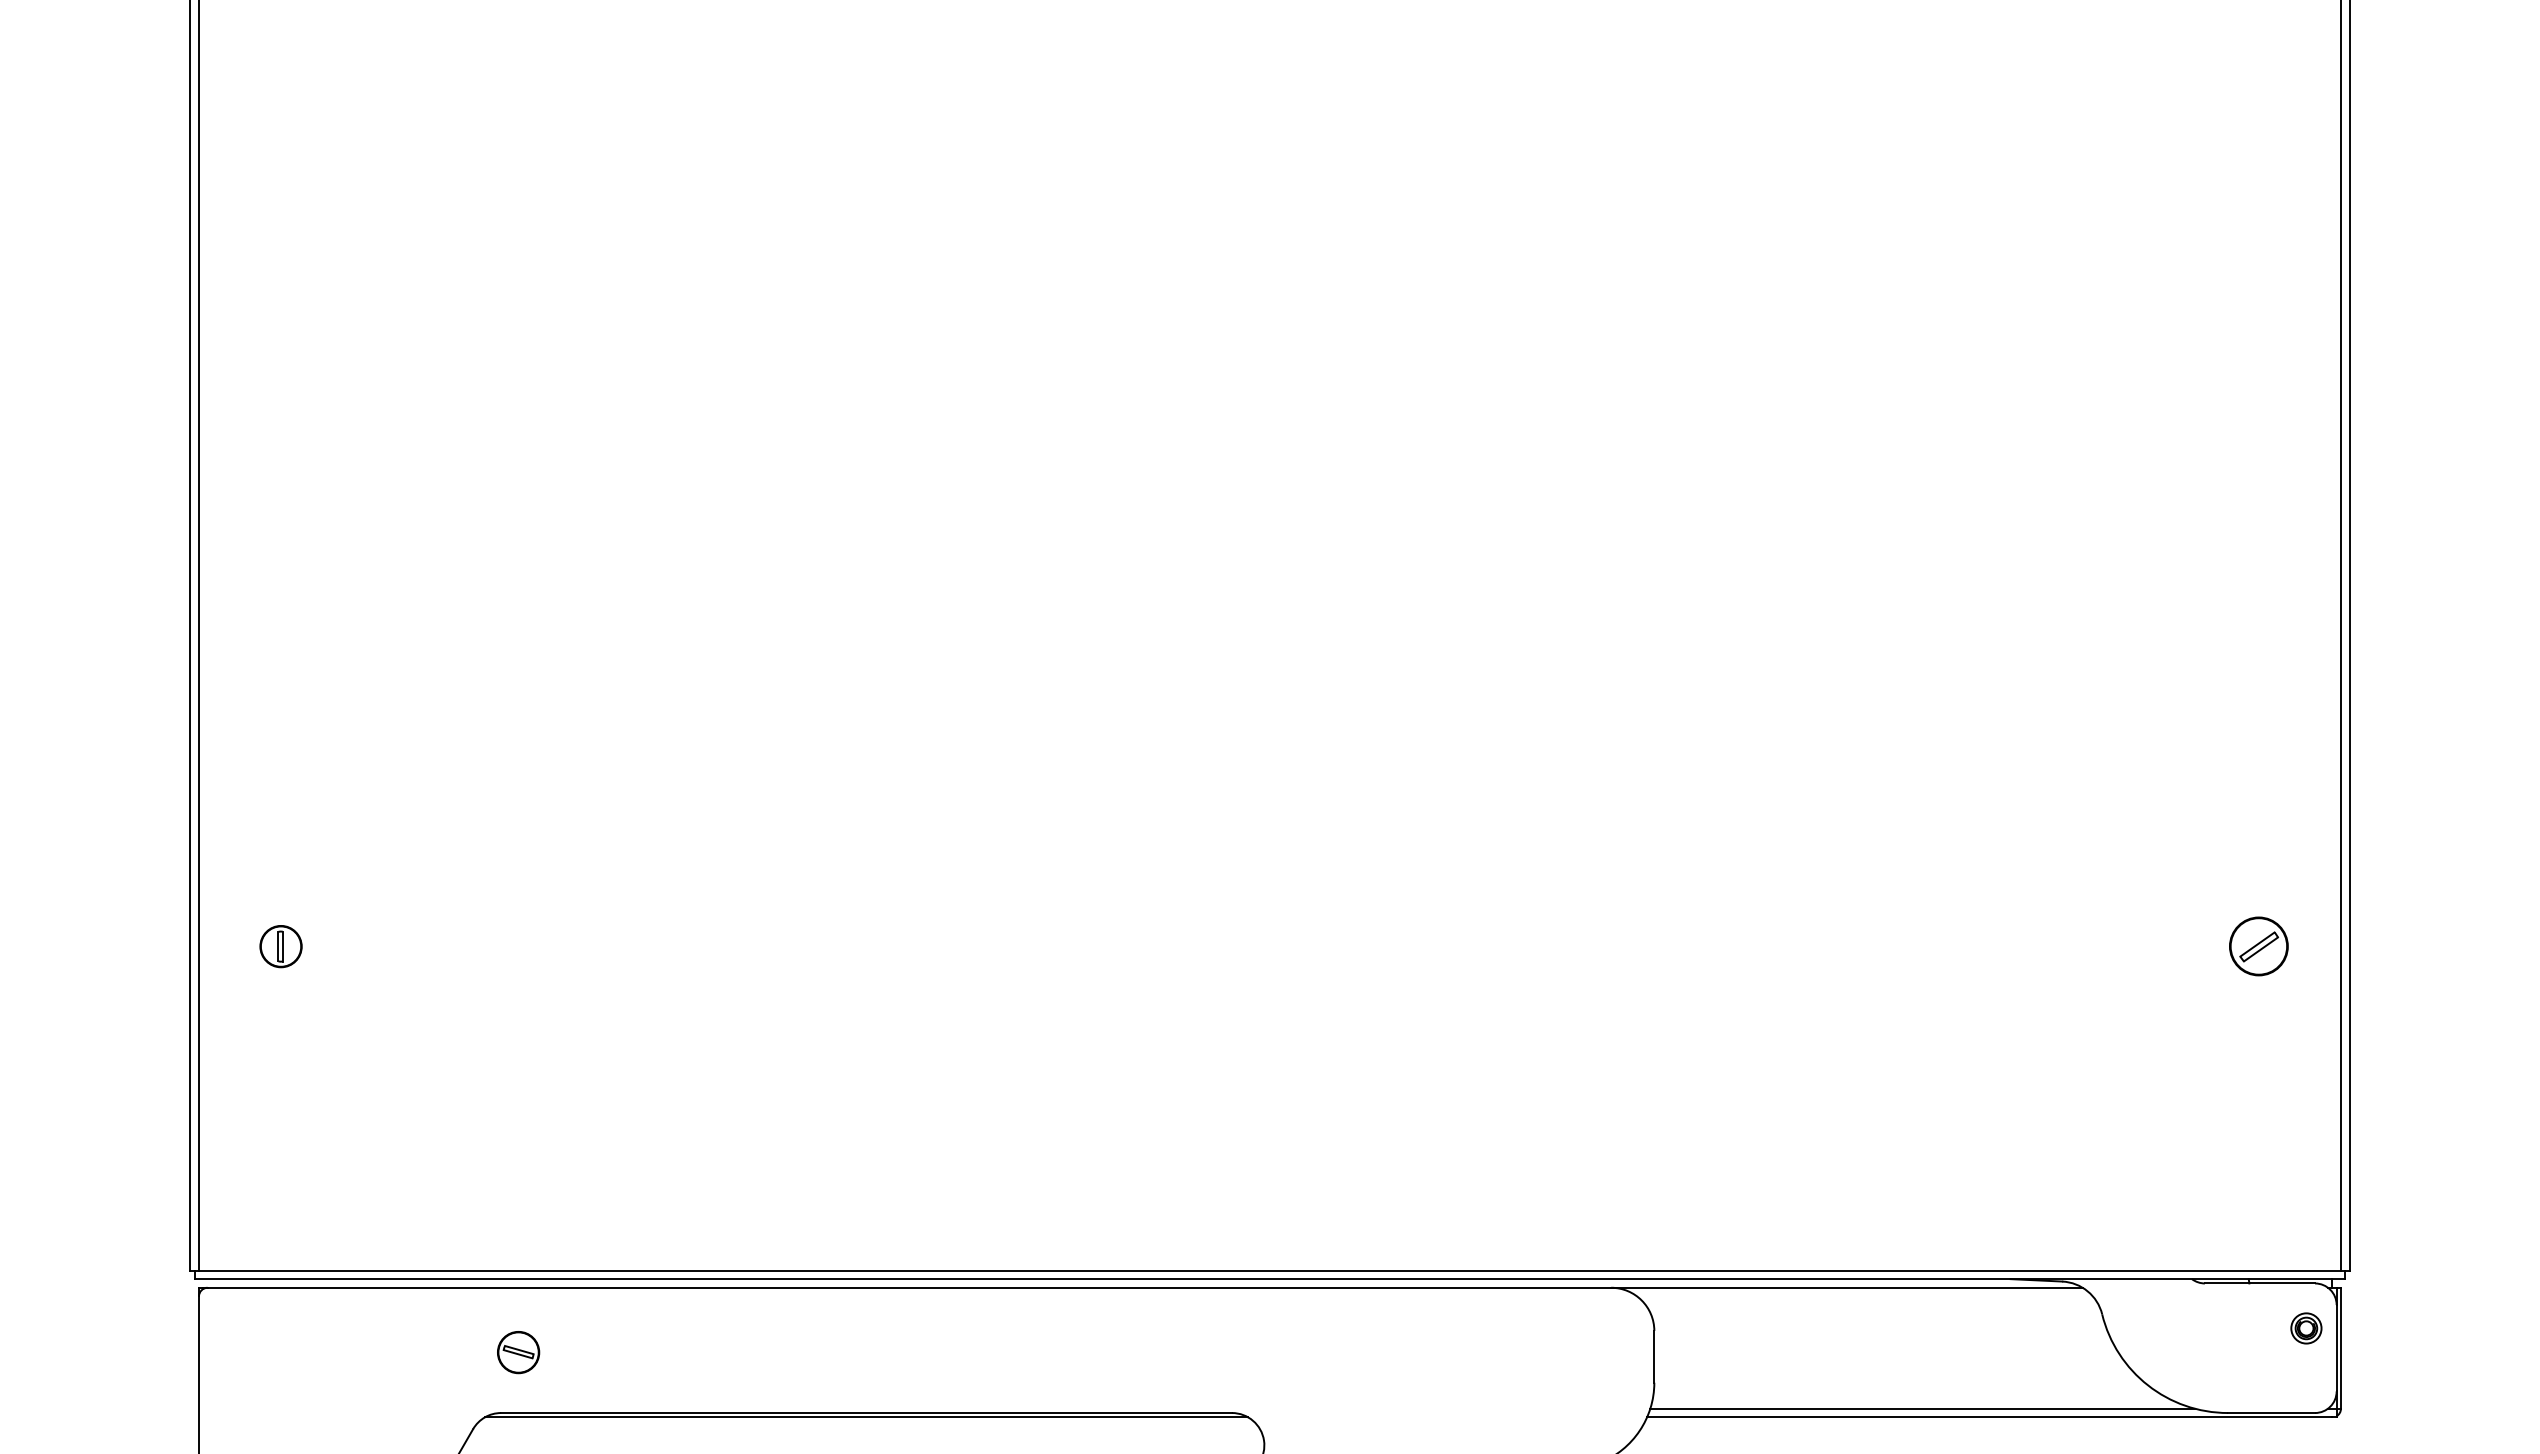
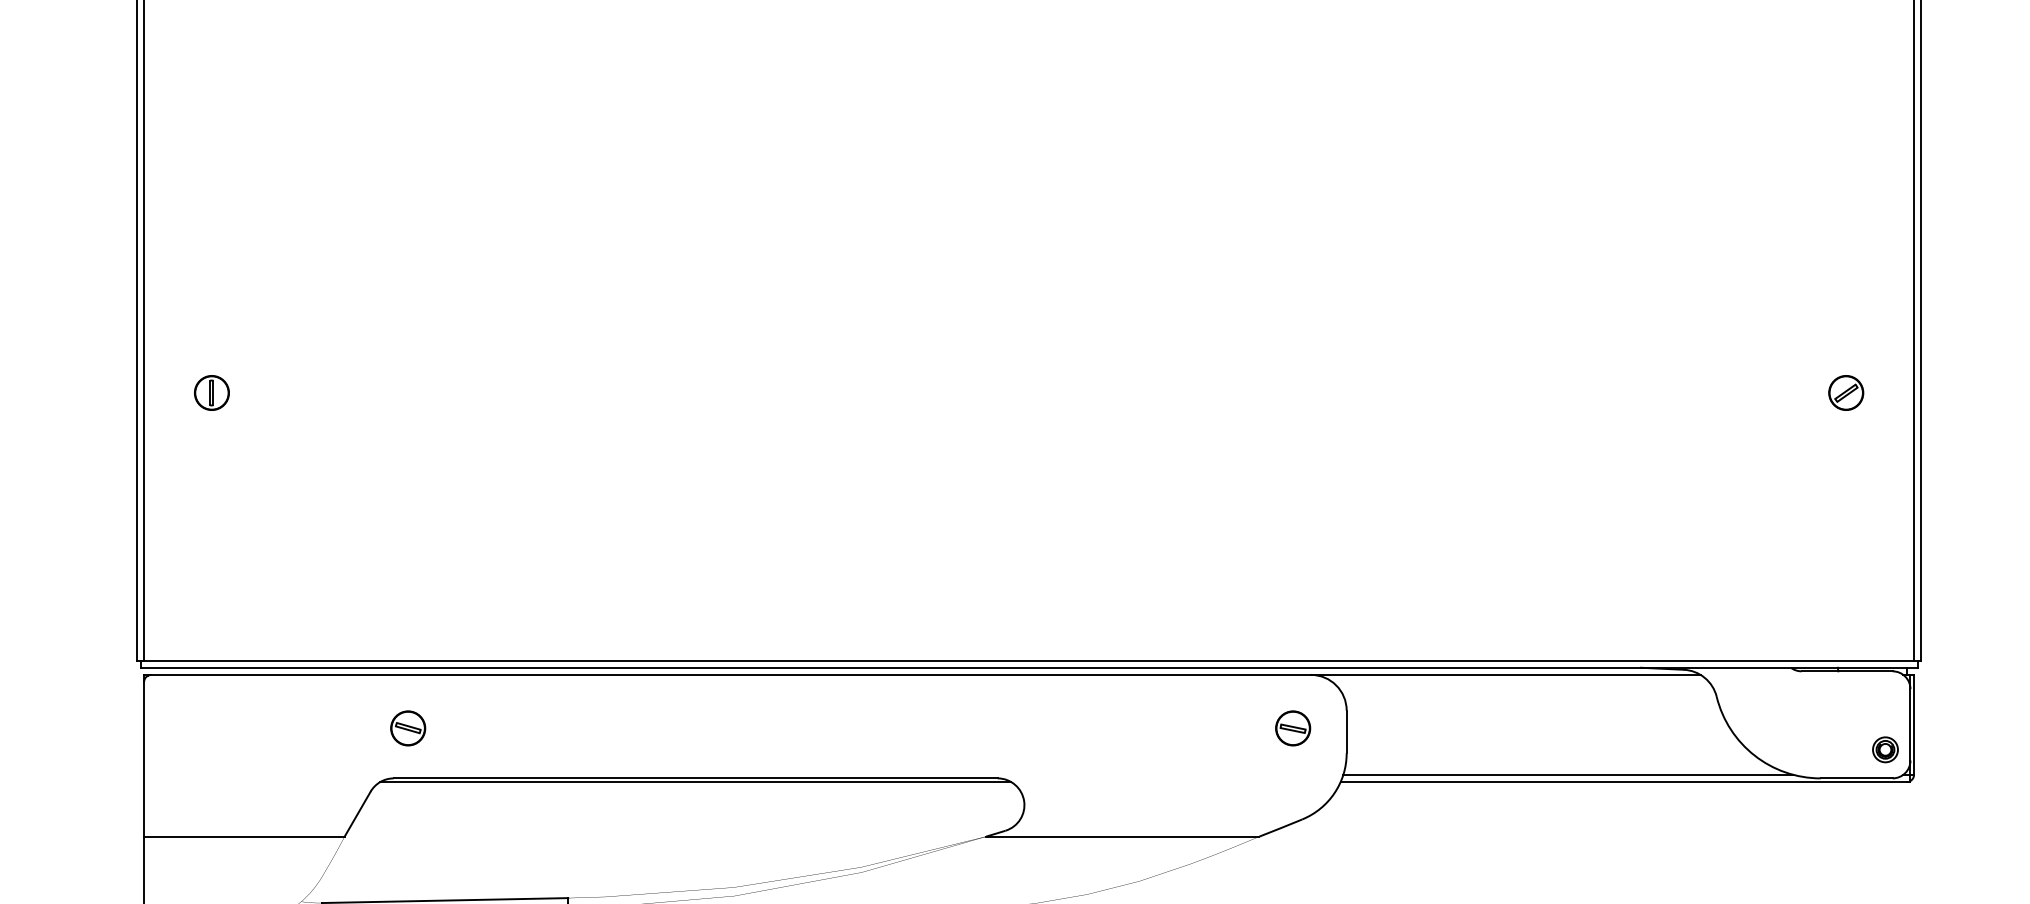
part: (2258, 946) -> (1845, 392), size x0.71
part: (2306, 1328) -> (1885, 749), moved
part: (1589, 1352) -> (1293, 728), added

